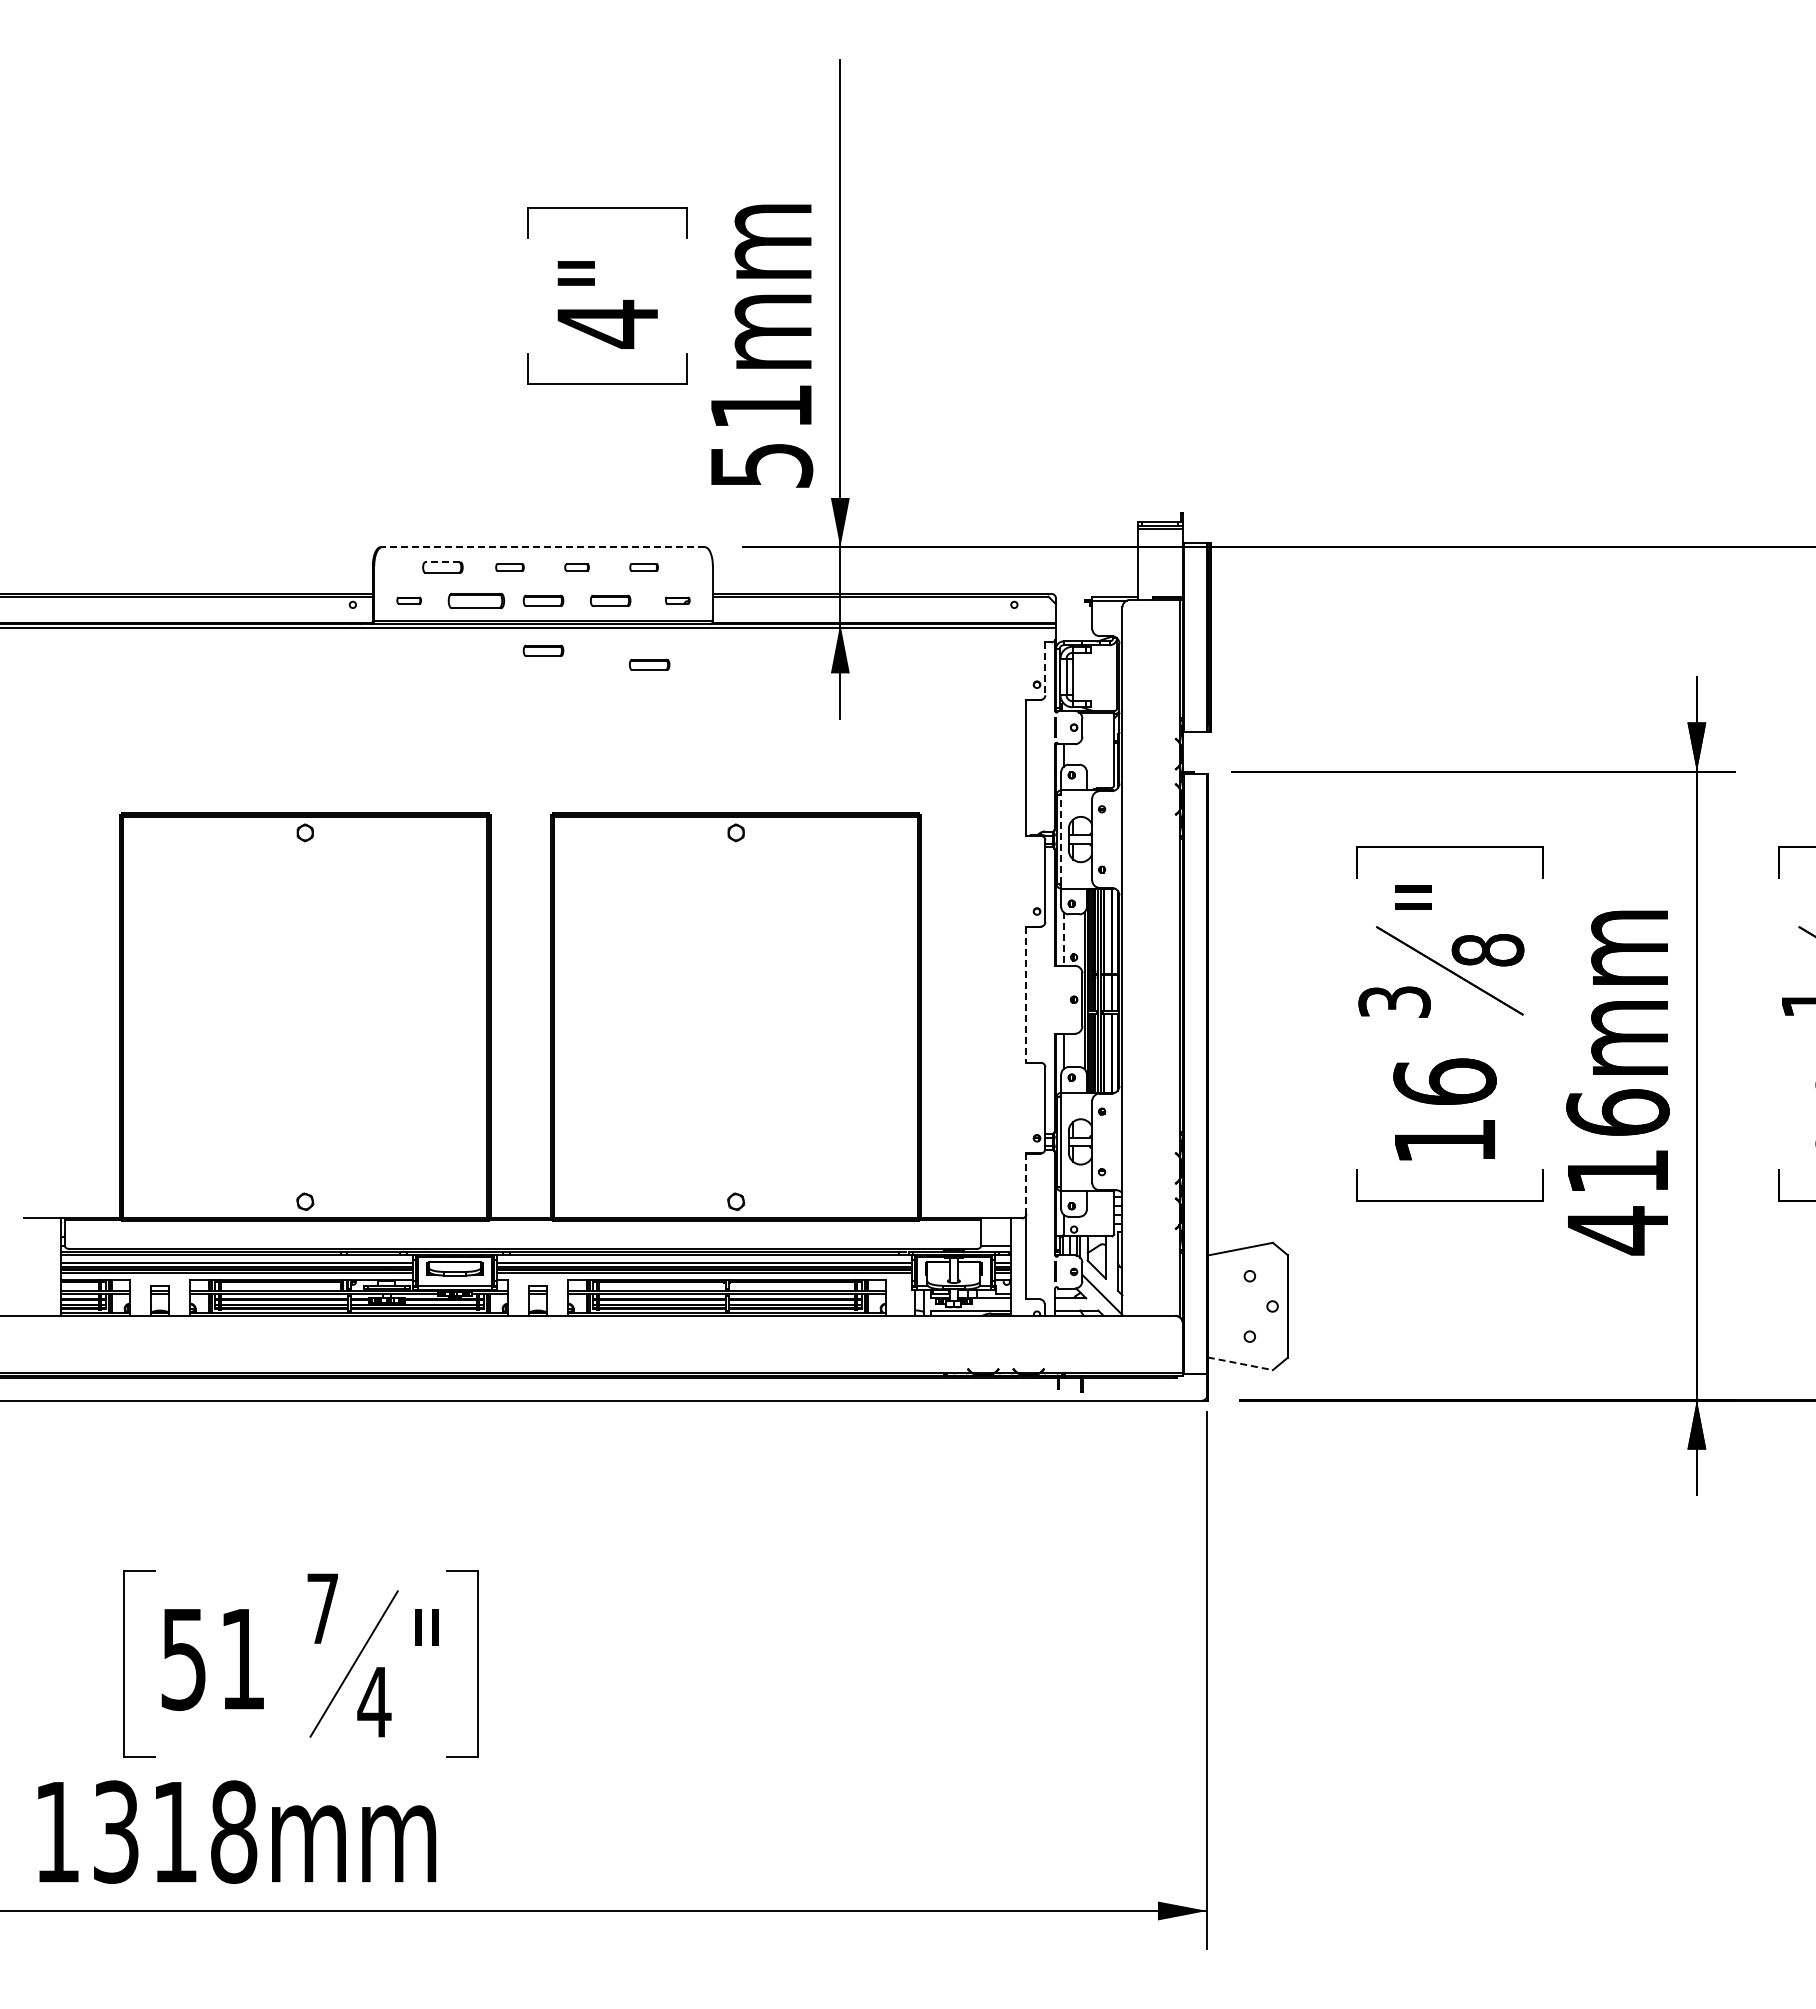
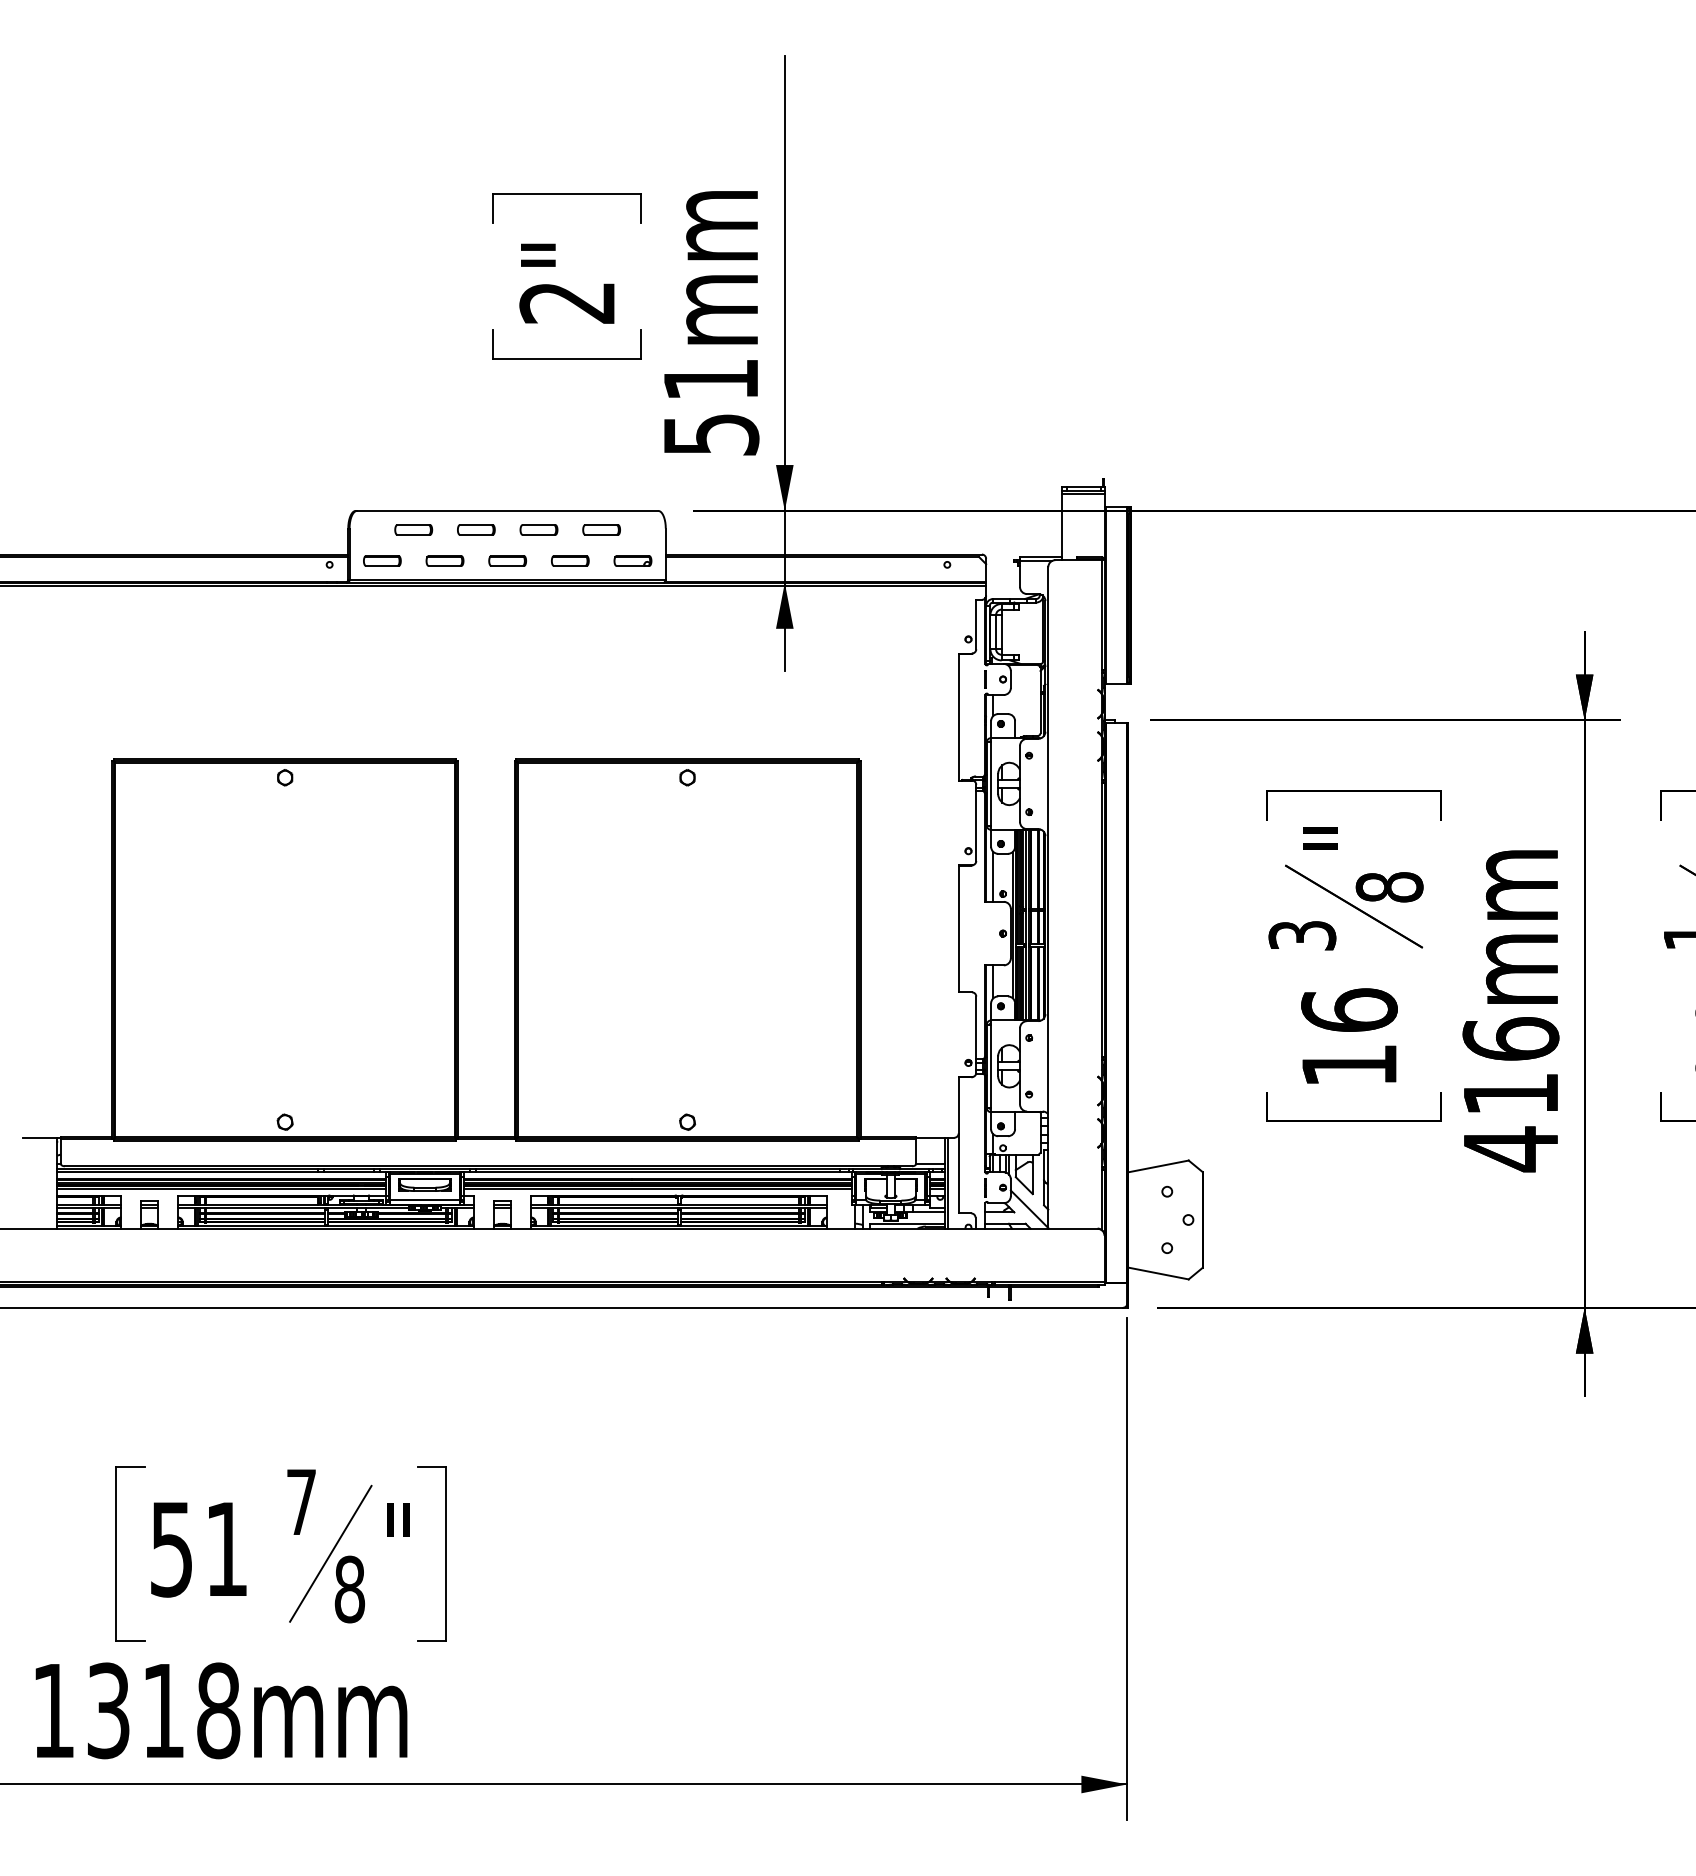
text: (606, 323) -> (566, 302), 4" -> 2"
line: (543, 547) -> (507, 511), dashed -> solid
line: (442, 562) -> (413, 525), dashed -> solid
part: (509, 567) -> (475, 529), size x1.43
part: (576, 567) -> (538, 529), size x1.67
part: (643, 567) -> (601, 529), size x1.43
part: (408, 600) -> (381, 560), size x1.67
part: (476, 600) -> (445, 560), size x0.71
part: (677, 600) -> (632, 560), size x1.67
part: (543, 650) -> (507, 607), removed
part: (649, 664) -> (606, 620), removed
line: (1045, 669) -> (976, 625), dashed -> solid
line: (1061, 839) -> (991, 783), dashed -> solid
line: (1063, 939) -> (993, 877), dashed -> solid
line: (1026, 995) -> (958, 929), dashed -> solid
line: (1026, 1184) -> (958, 1106), dashed -> solid
line: (1014, 1266) -> (947, 1182), added
line: (1240, 1363) -> (1158, 1273), dashed -> solid
text: (374, 1702) -> (349, 1589), 4 -> 8

